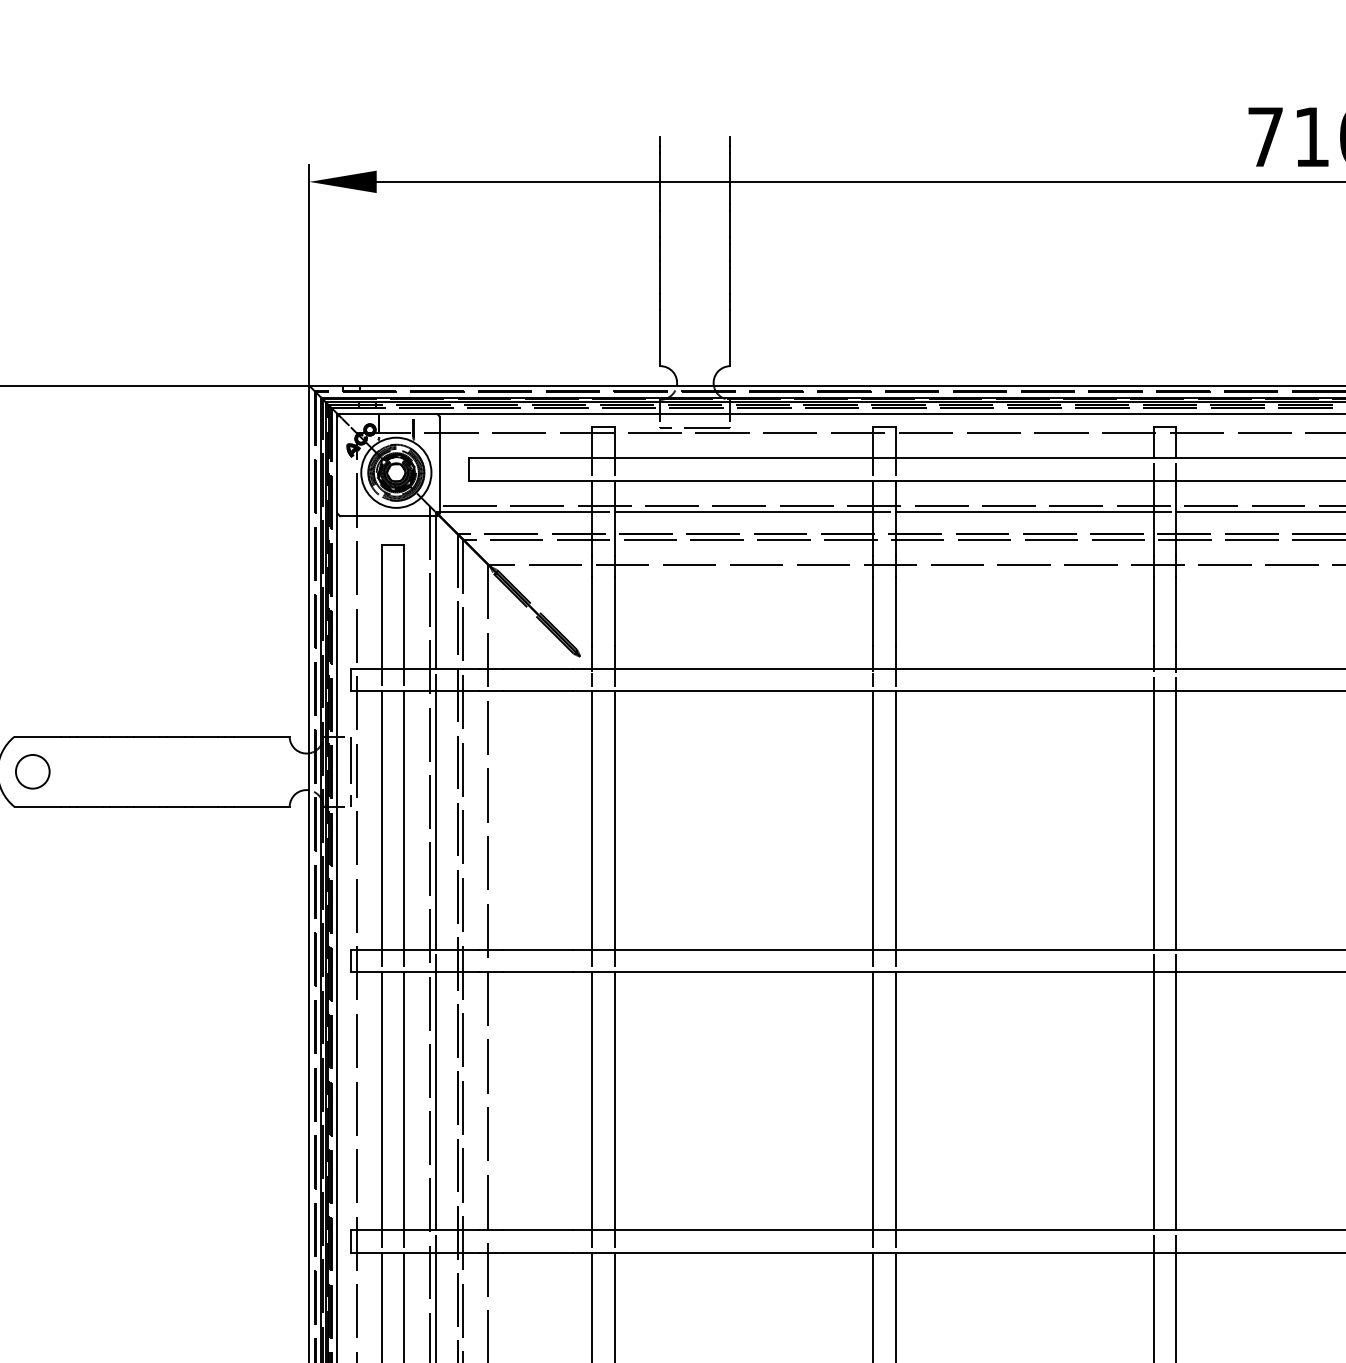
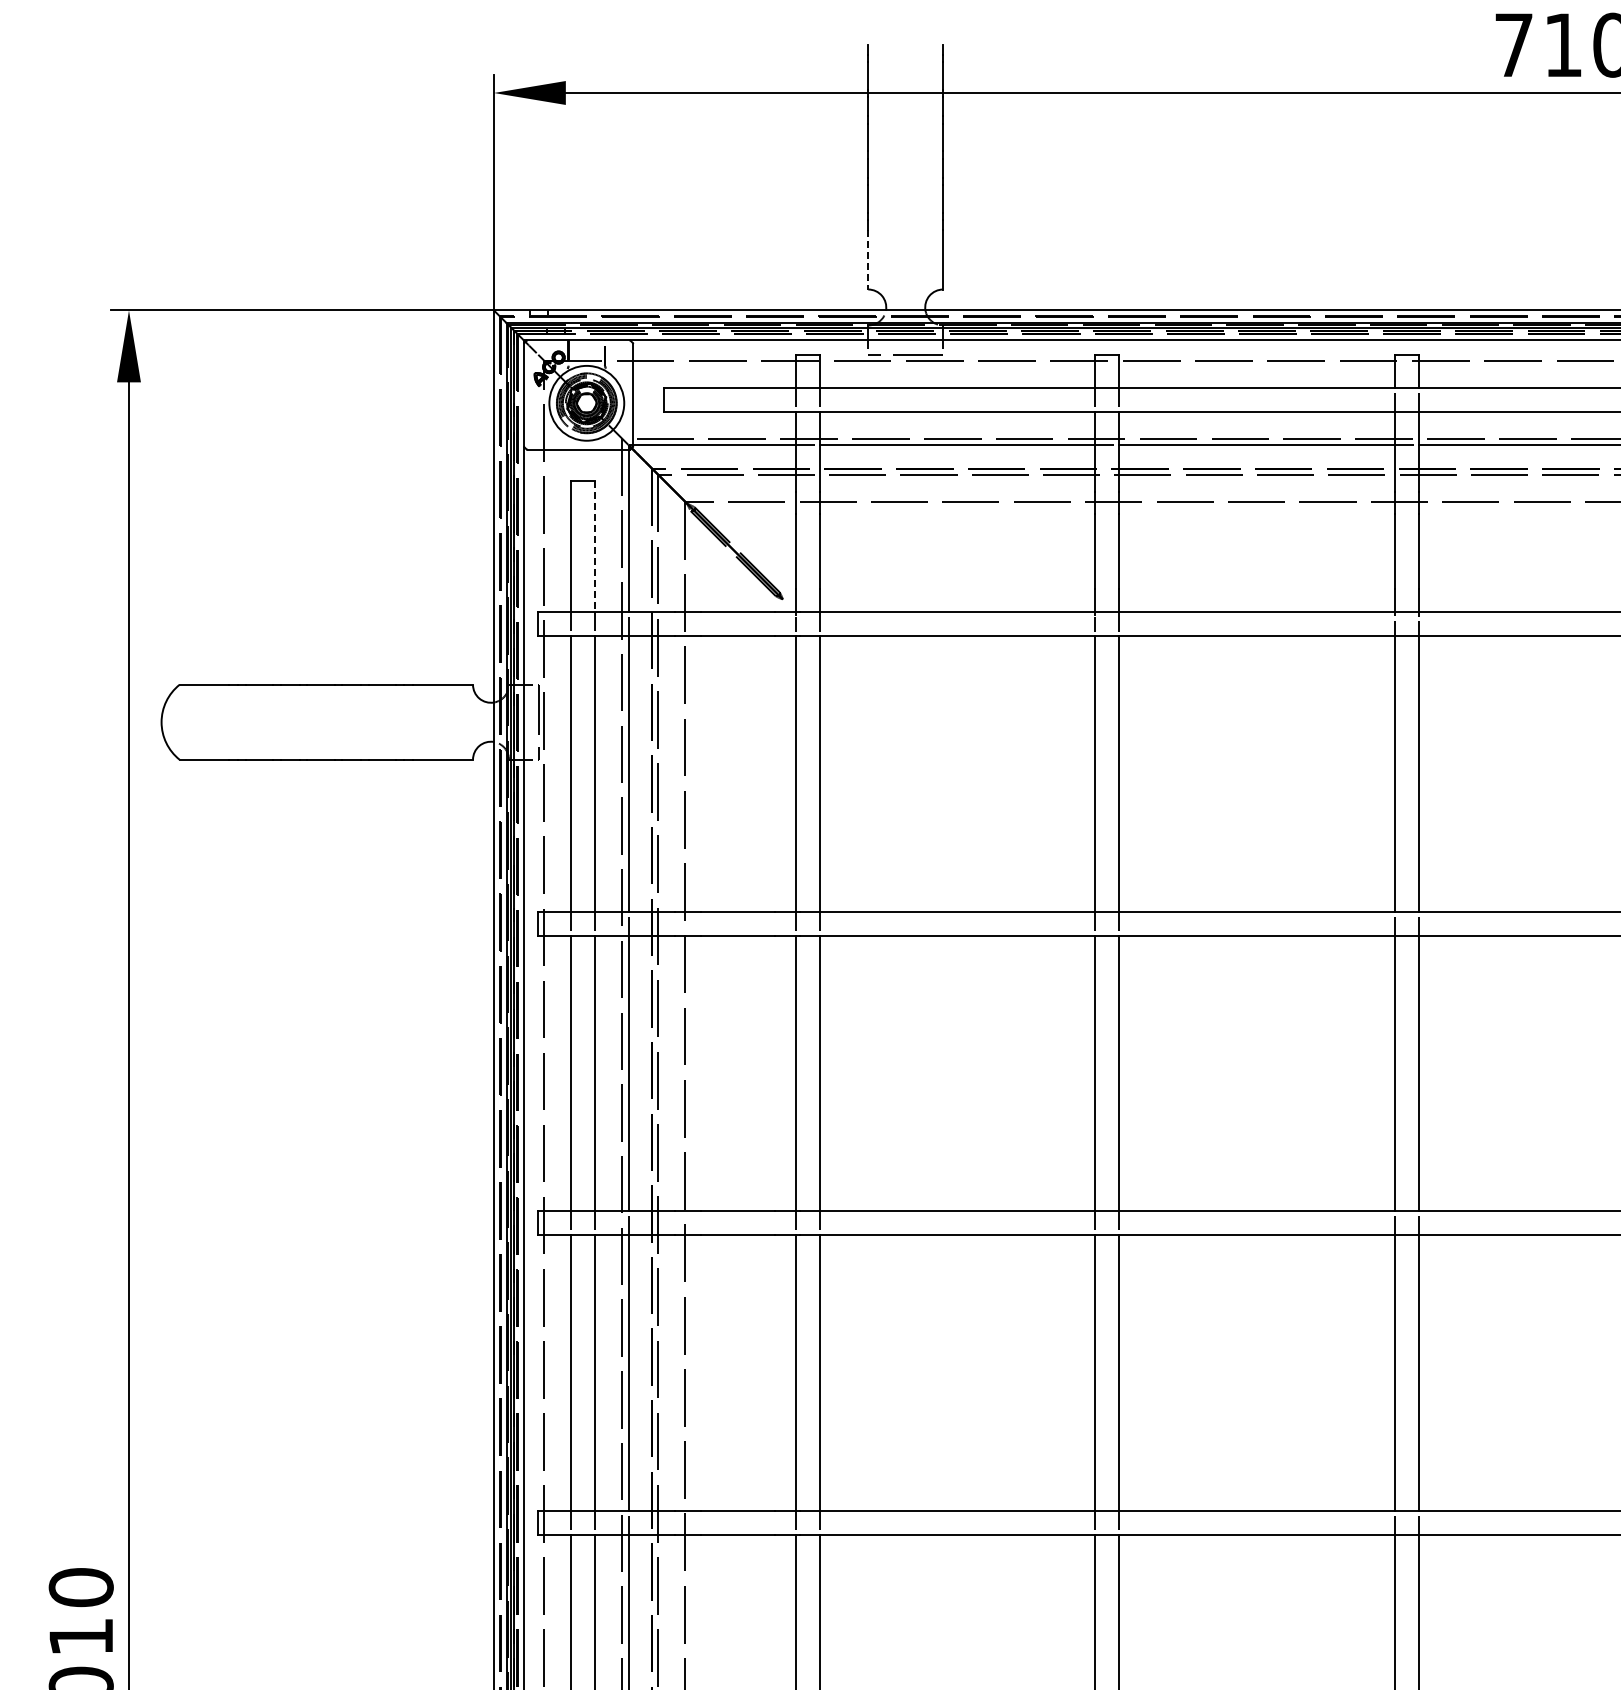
line: (660, 337) -> (868, 259), solid -> dashed
line: (404, 607) -> (595, 546), solid -> dashed
circle: (32, 772) -> (198, 722), removed

